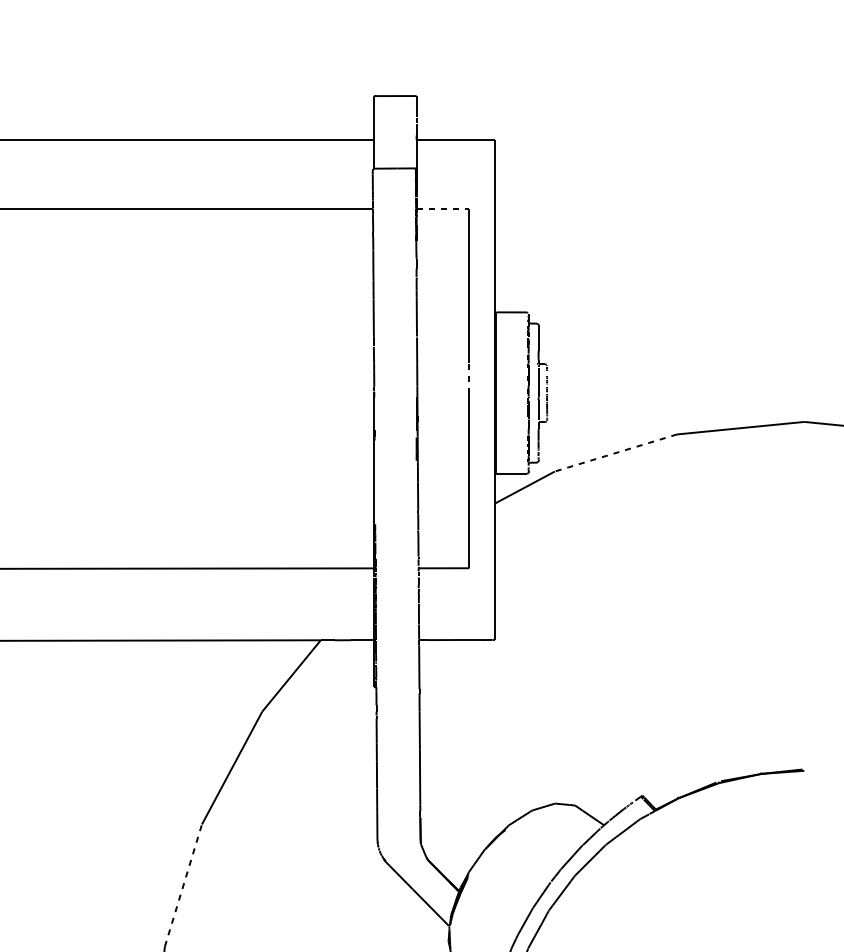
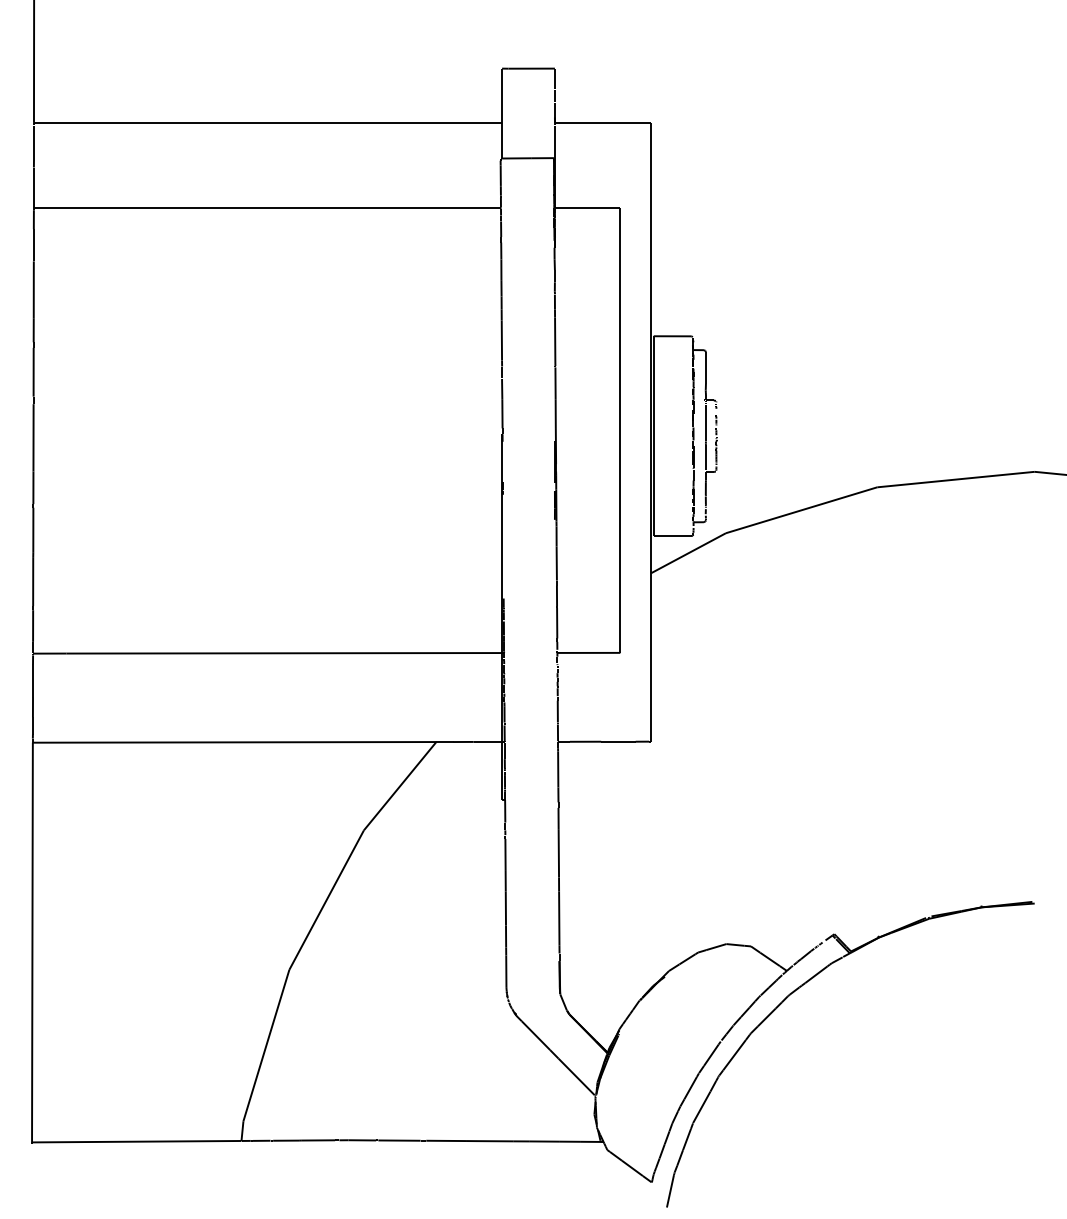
line: (442, 209) -> (587, 208), dashed -> solid
line: (469, 378) -> (620, 417), dashed -> solid
line: (615, 453) -> (801, 510), dashed -> solid
line: (183, 885) -> (266, 1045), dashed -> solid

